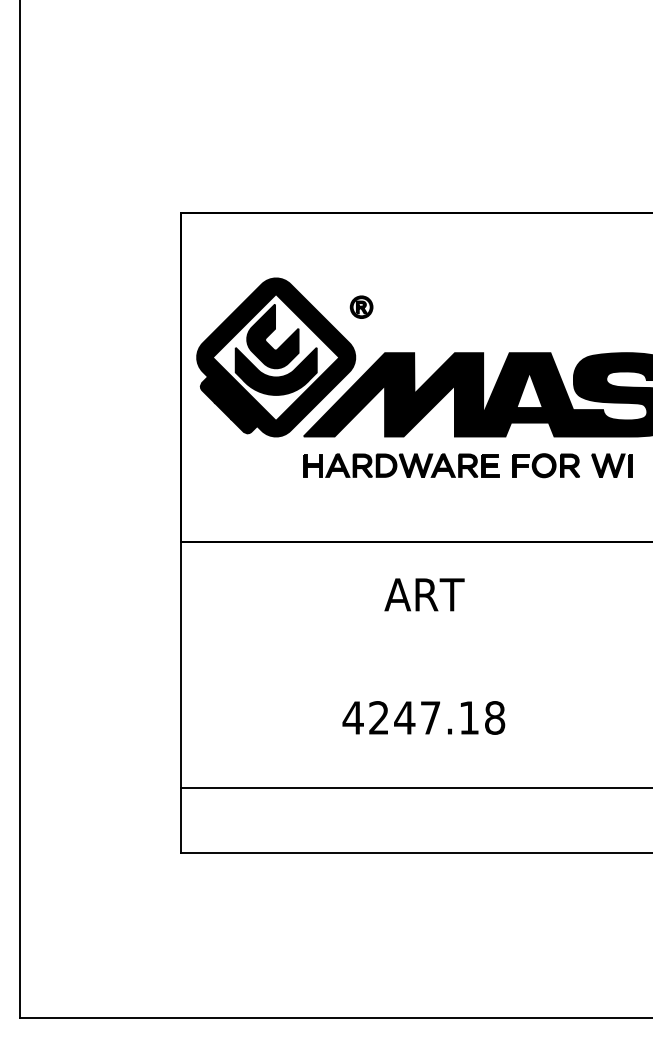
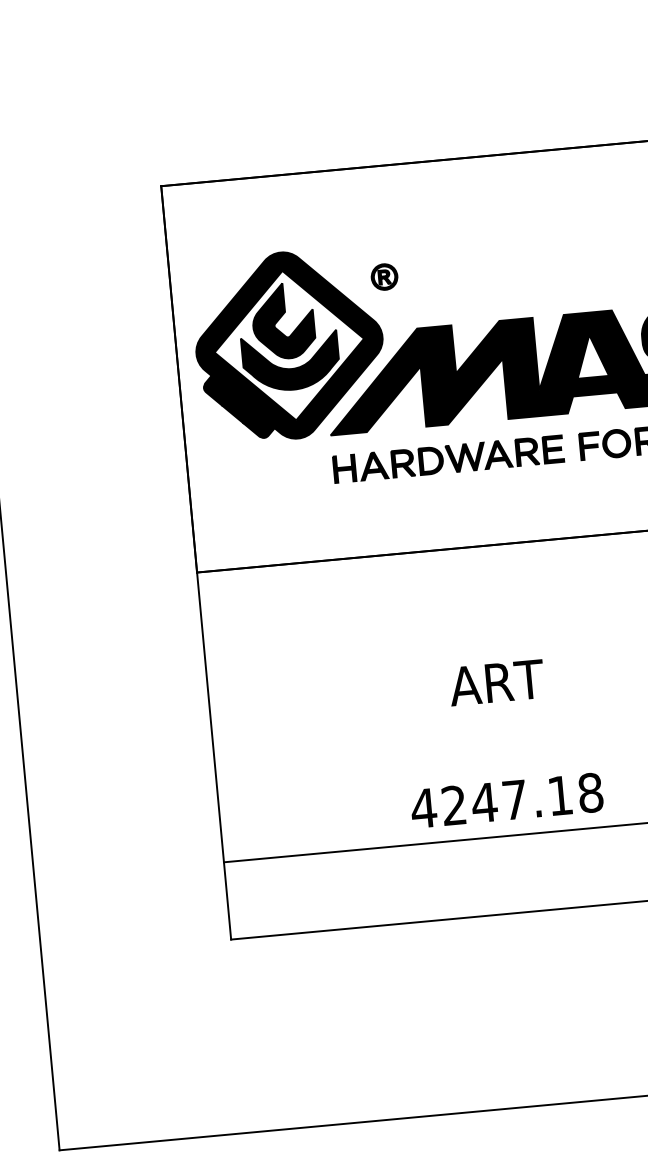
text: (424, 594) -> (496, 682), moved
text: (423, 717) -> (506, 800), moved

